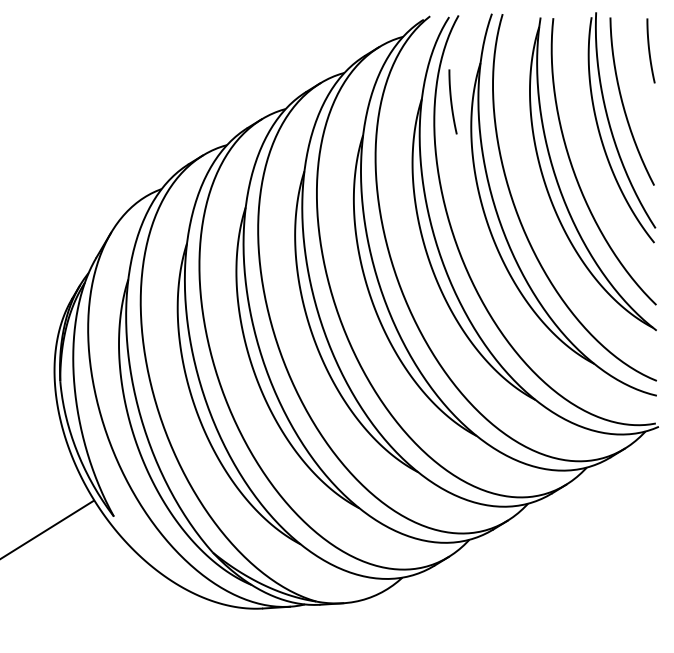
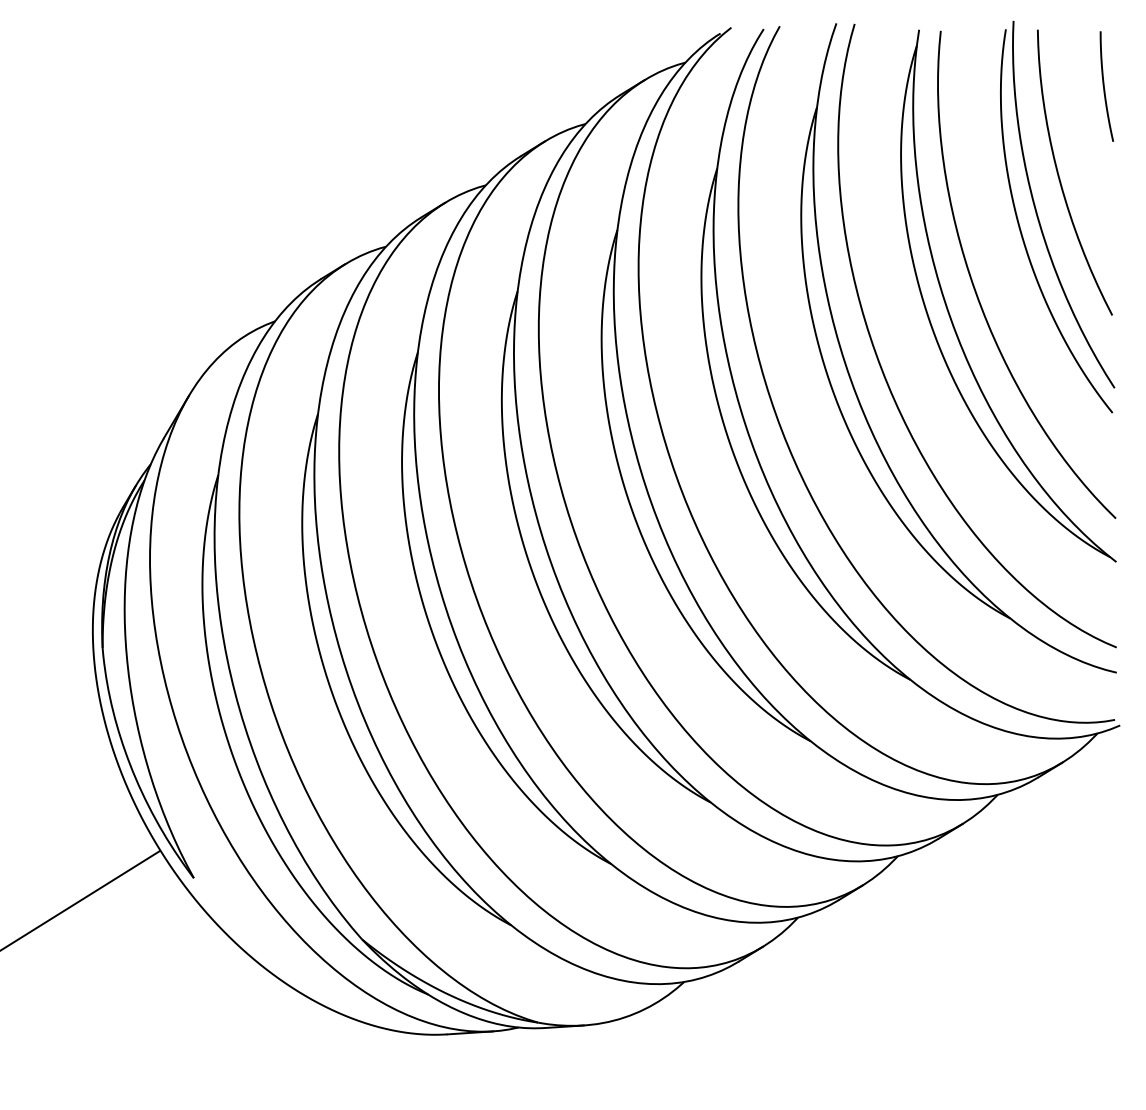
curve: (452, 101) -> (769, 172), removed

